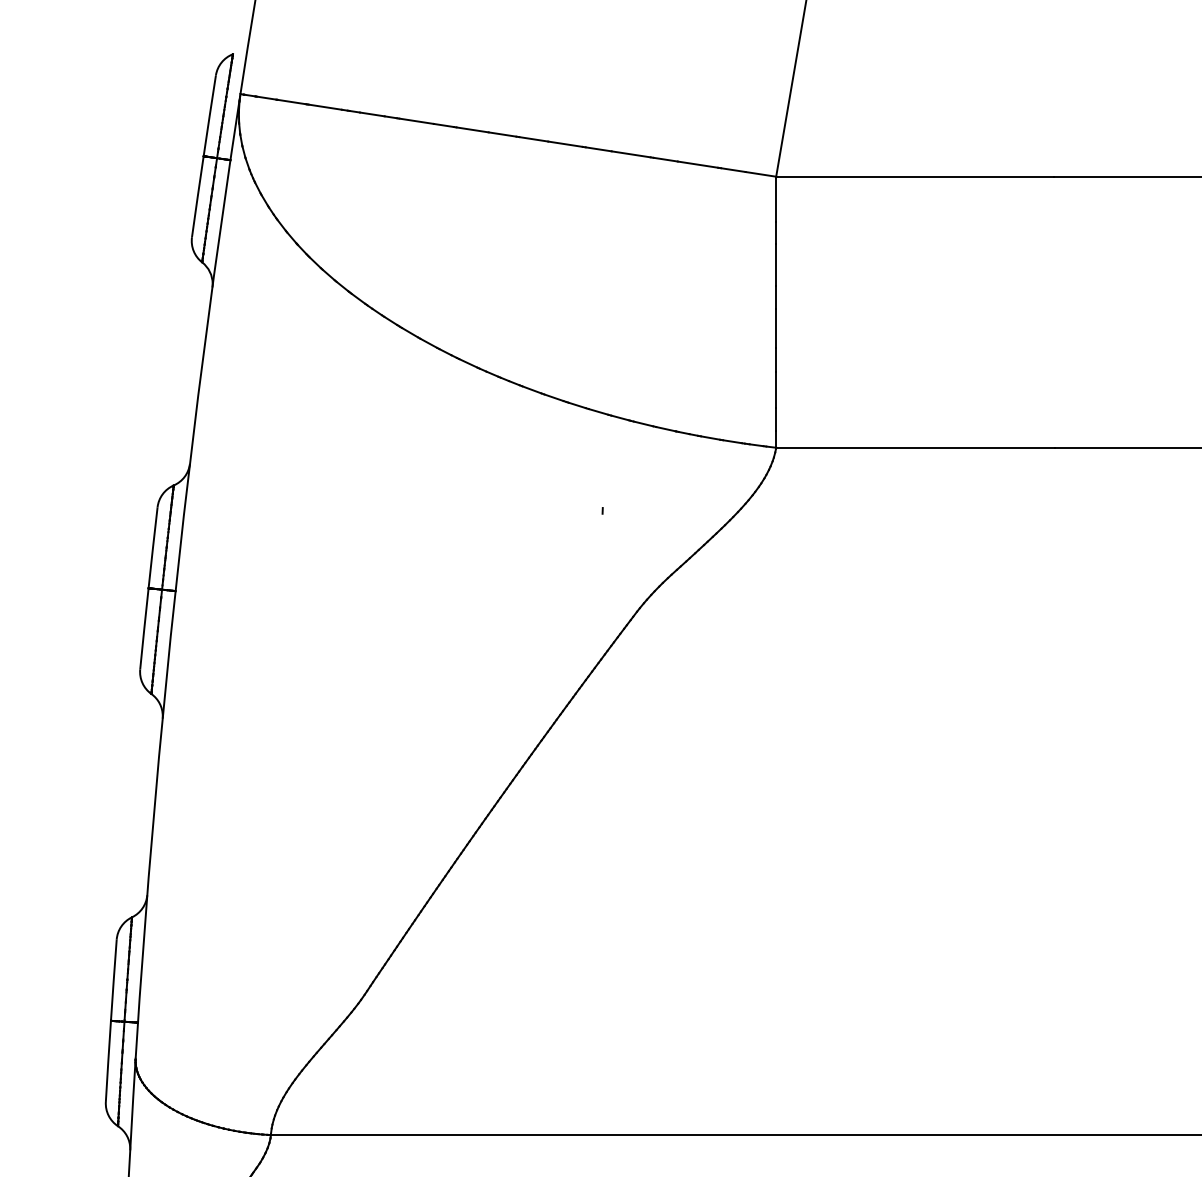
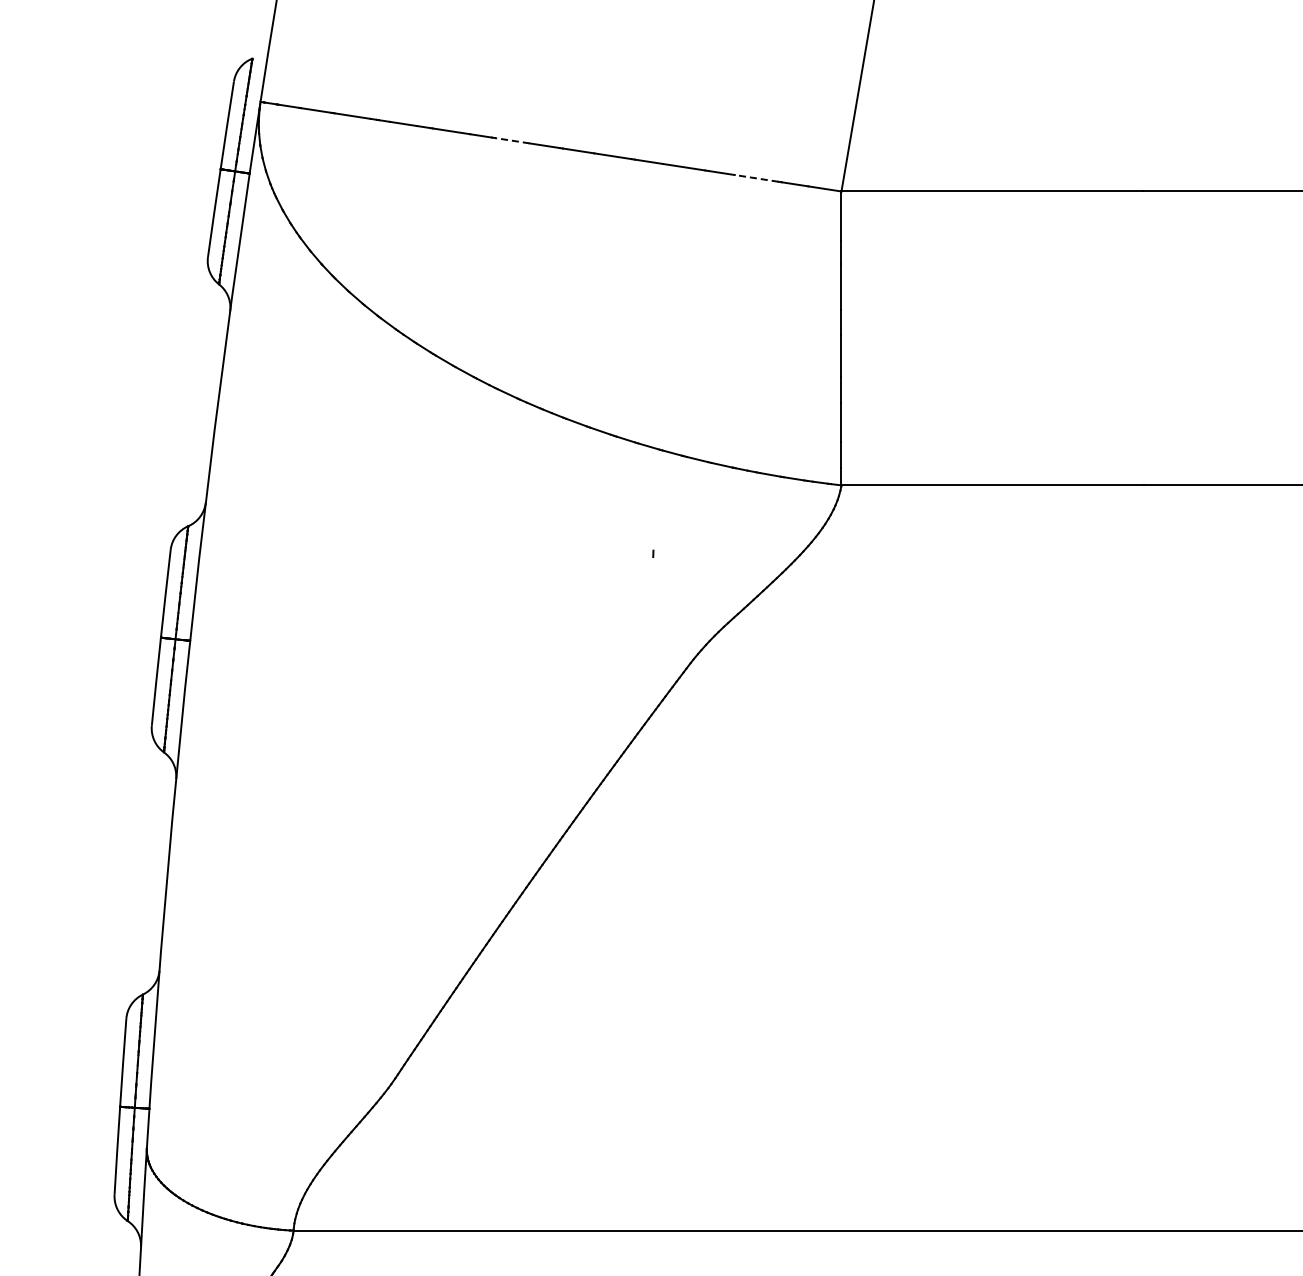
line: (472, 129) -> (512, 140), solid -> dashed
line: (697, 164) -> (756, 178), solid -> dashed

